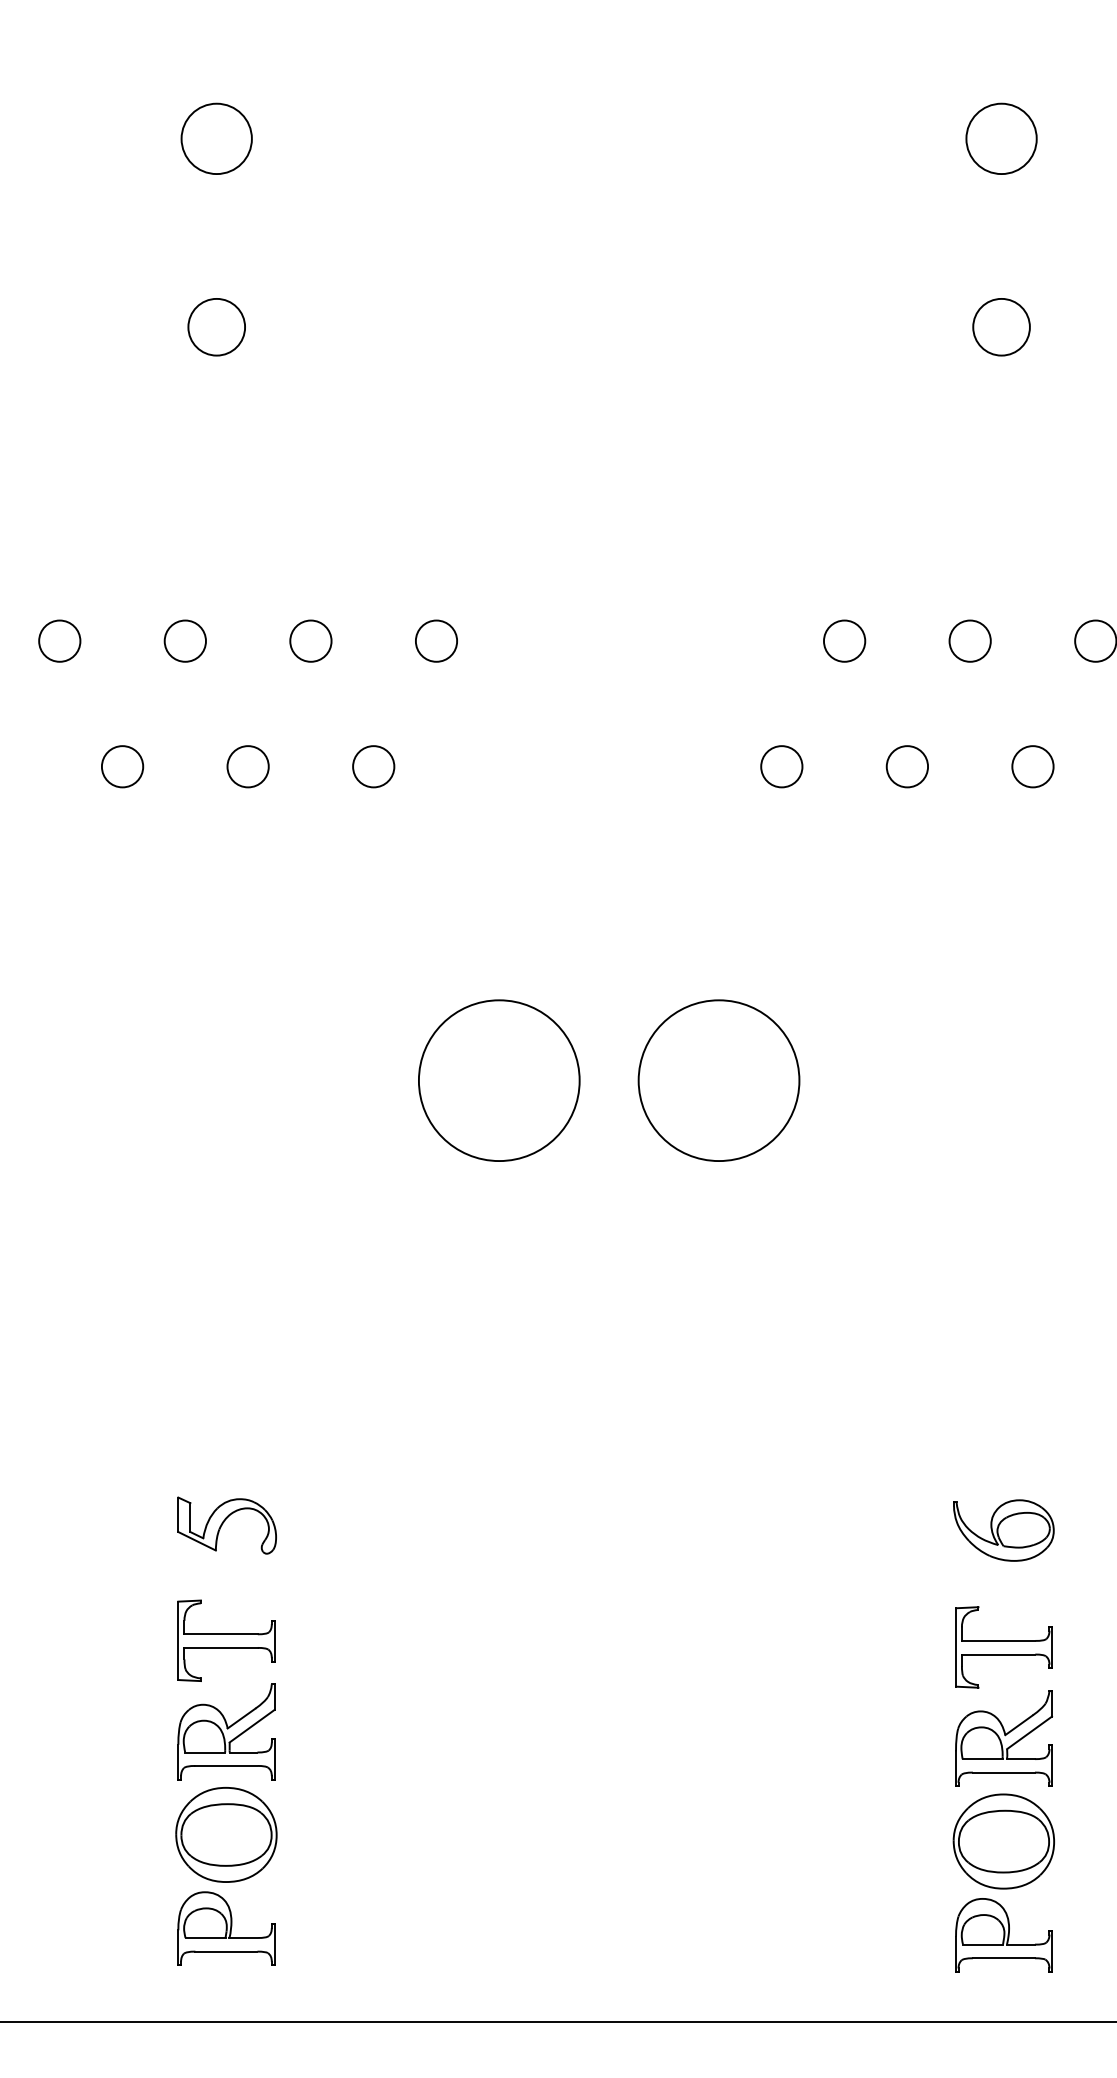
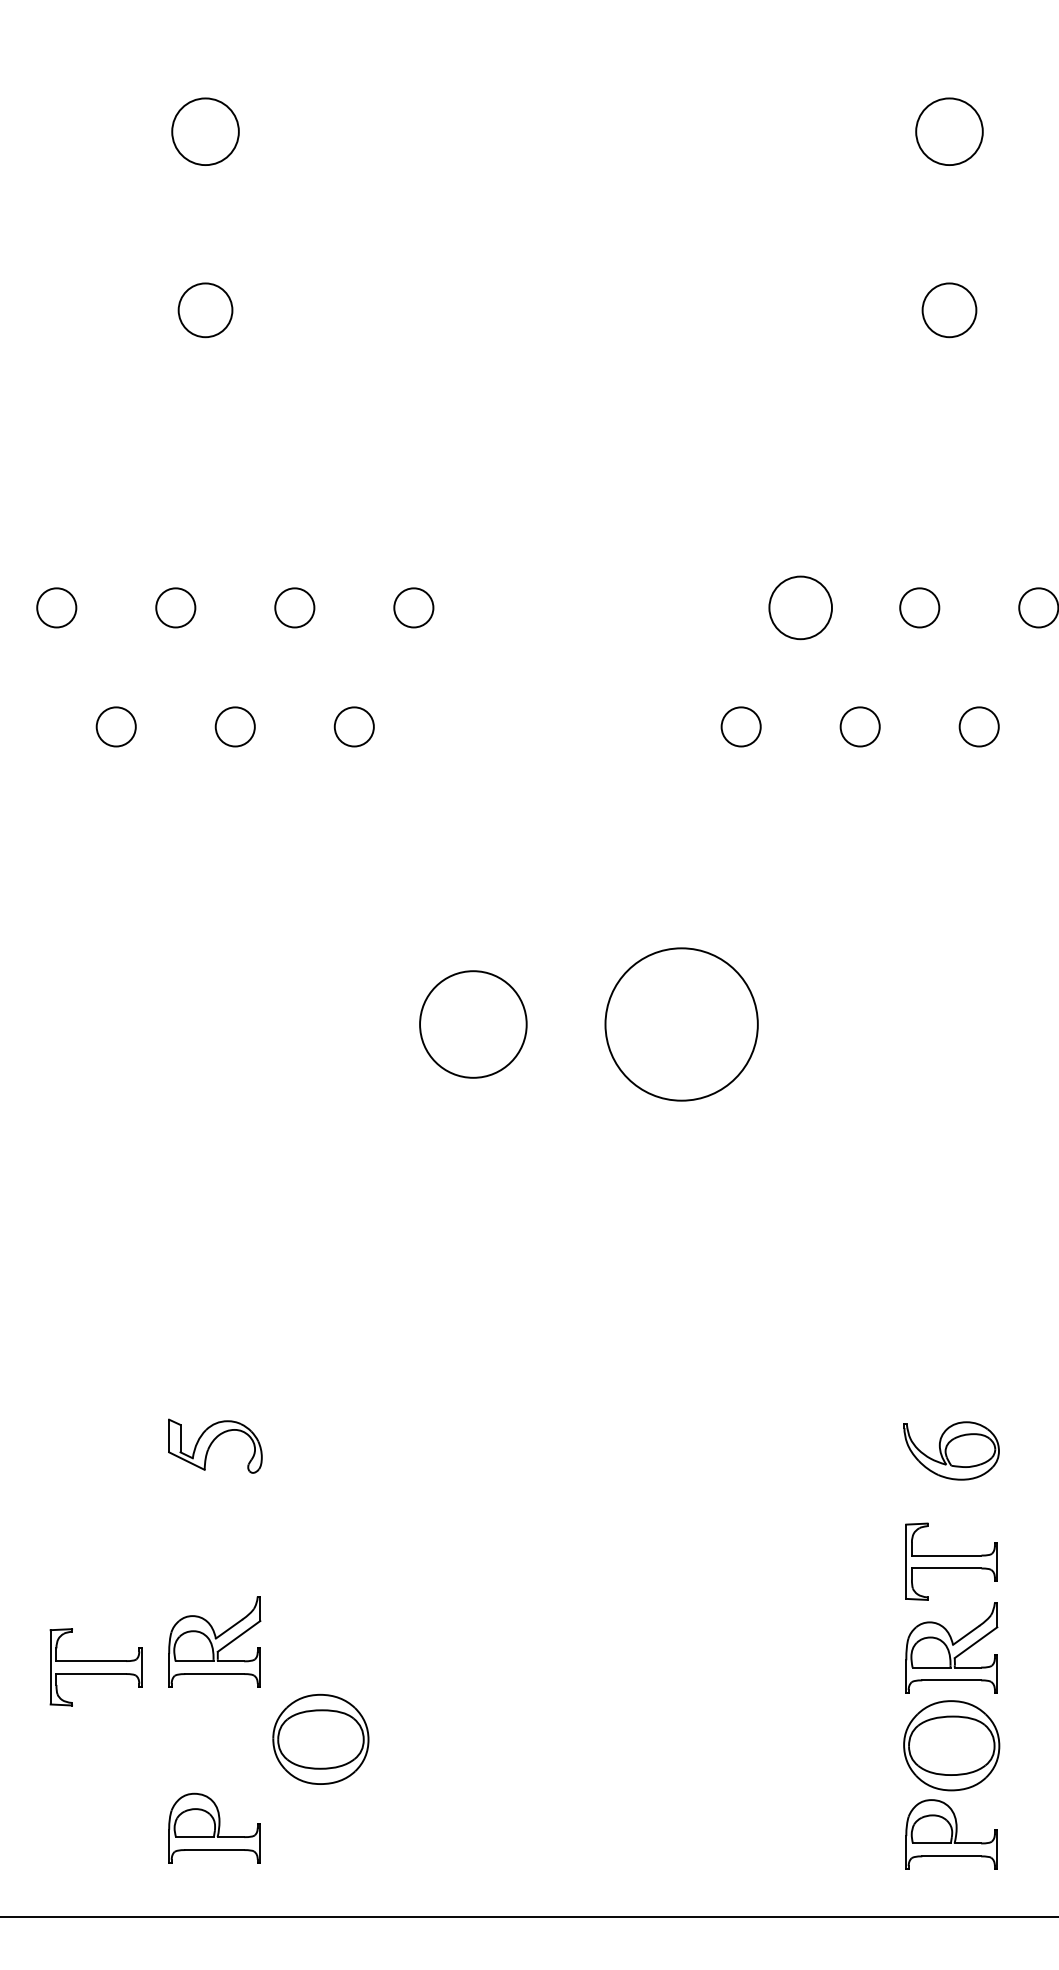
circle: (844, 640) -> (800, 607), size x1.6
circle: (498, 1080) -> (472, 1024), size x0.7
part: (226, 1640) -> (96, 1667), moved
part: (226, 1834) -> (320, 1739), moved

